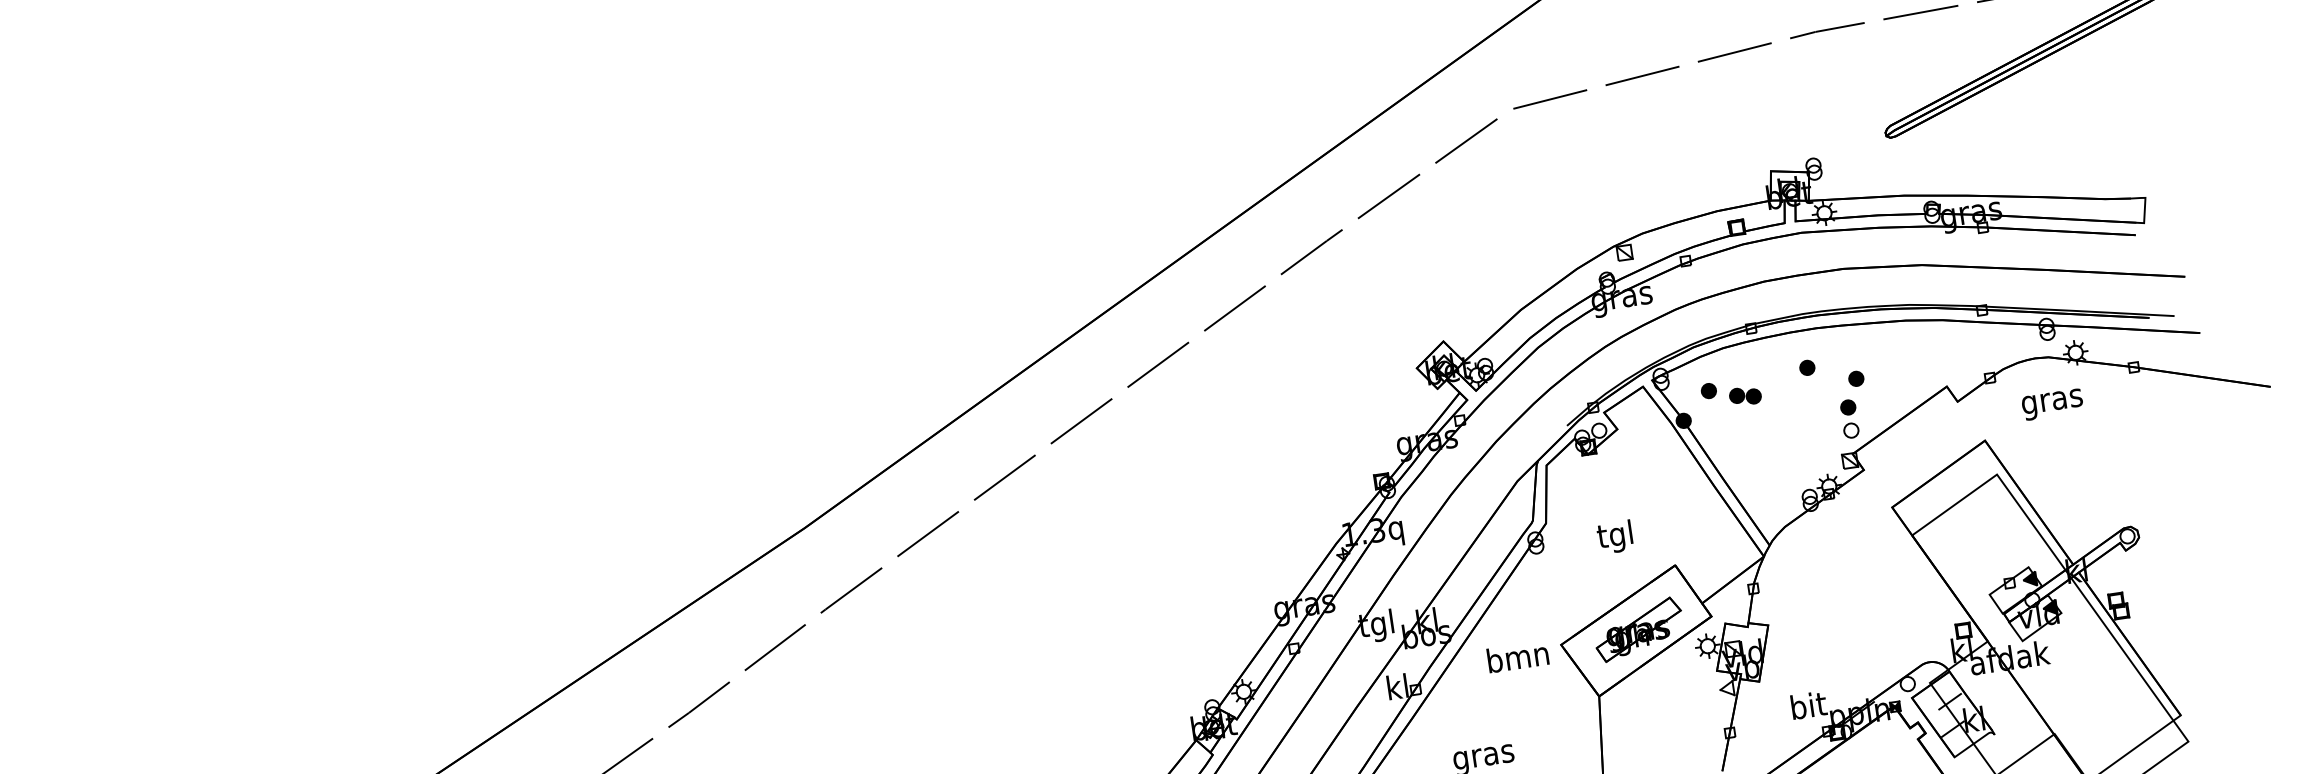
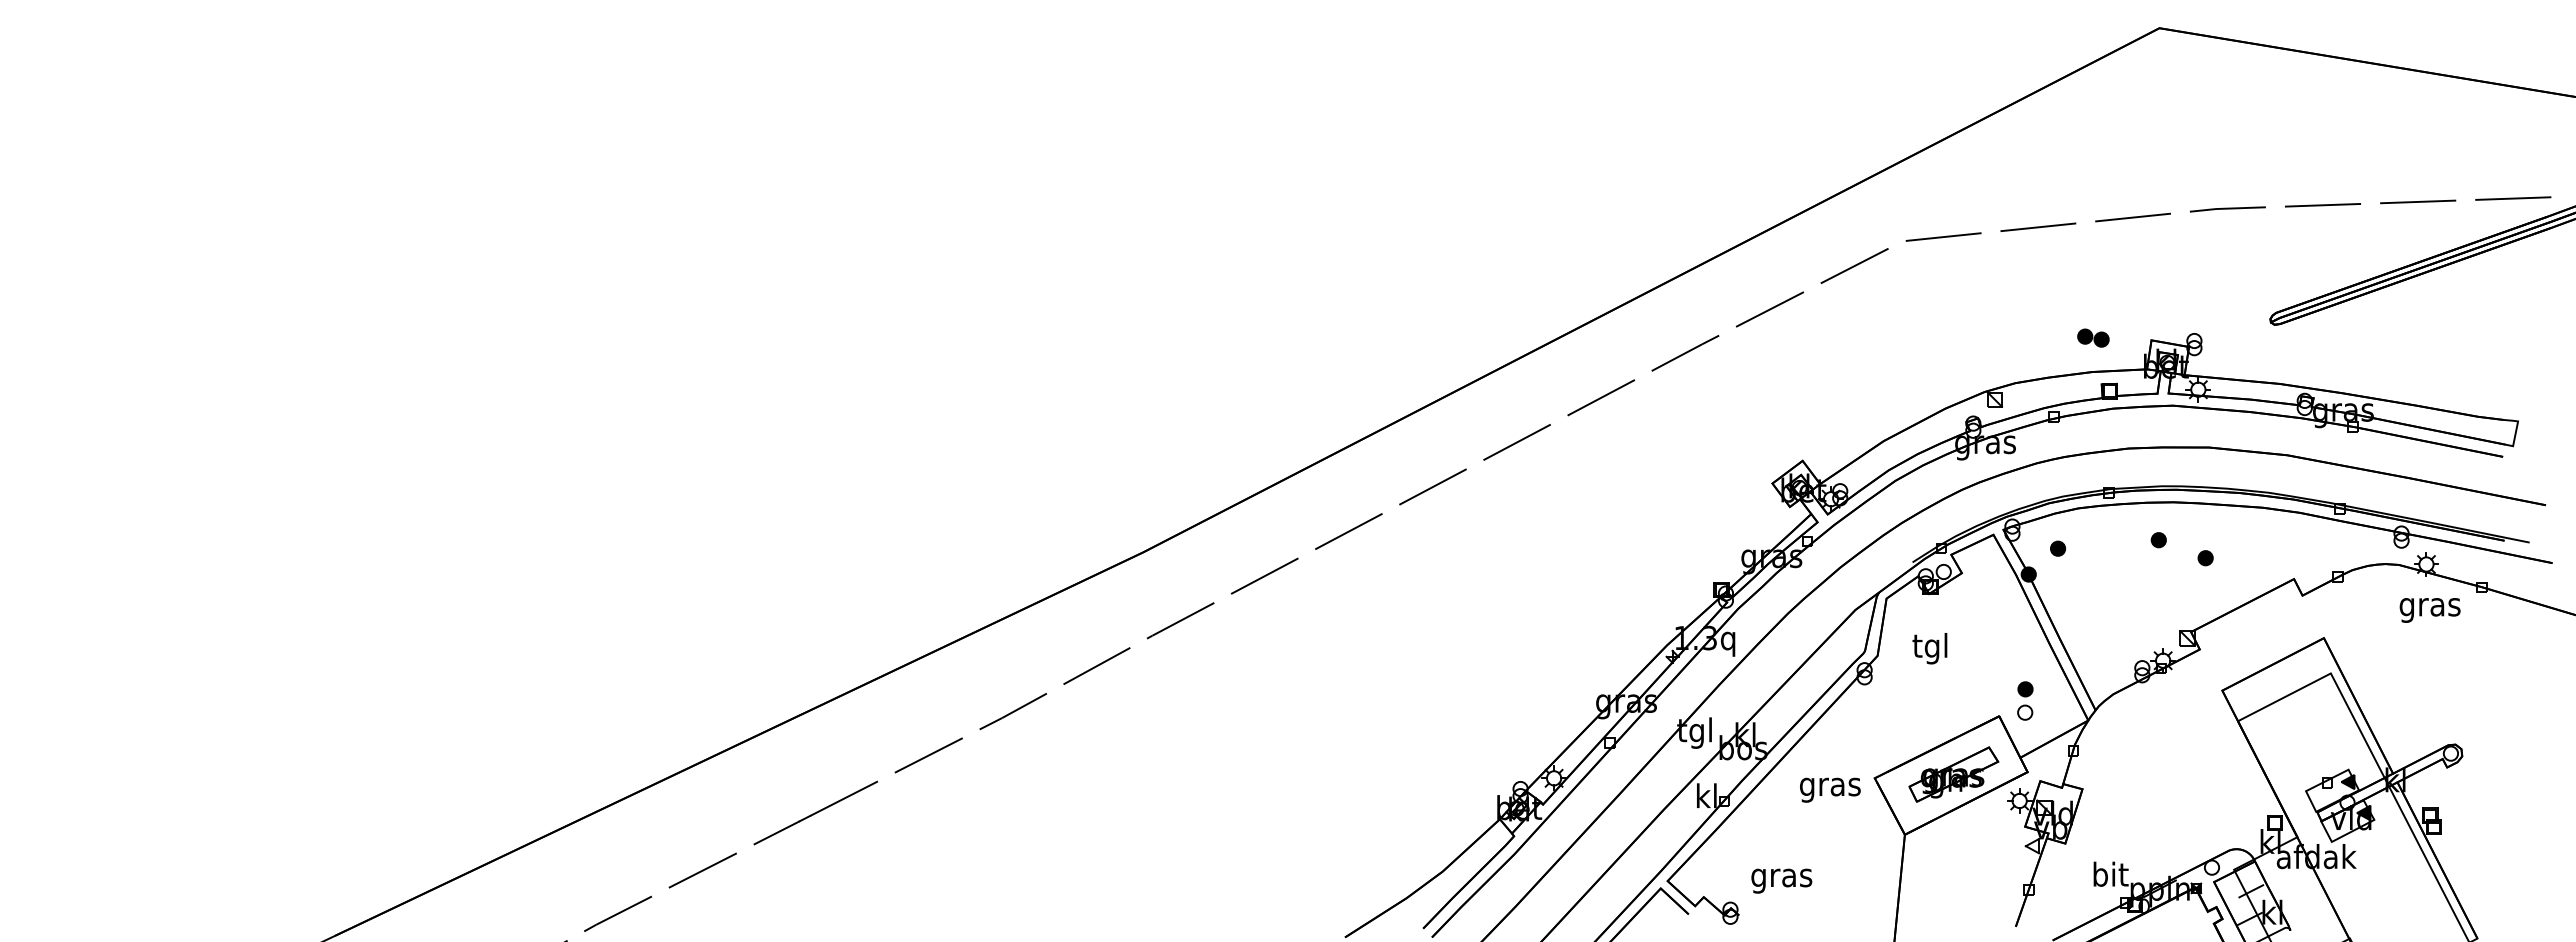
part: (1745, 395) -> (2093, 337), moved
text: (2052, 404) -> (2429, 610), moved
part: (1849, 418) -> (2025, 700), moved
text: (1614, 537) -> (1929, 648), moved
text: (1518, 659) -> (1830, 786), bmn -> gras

